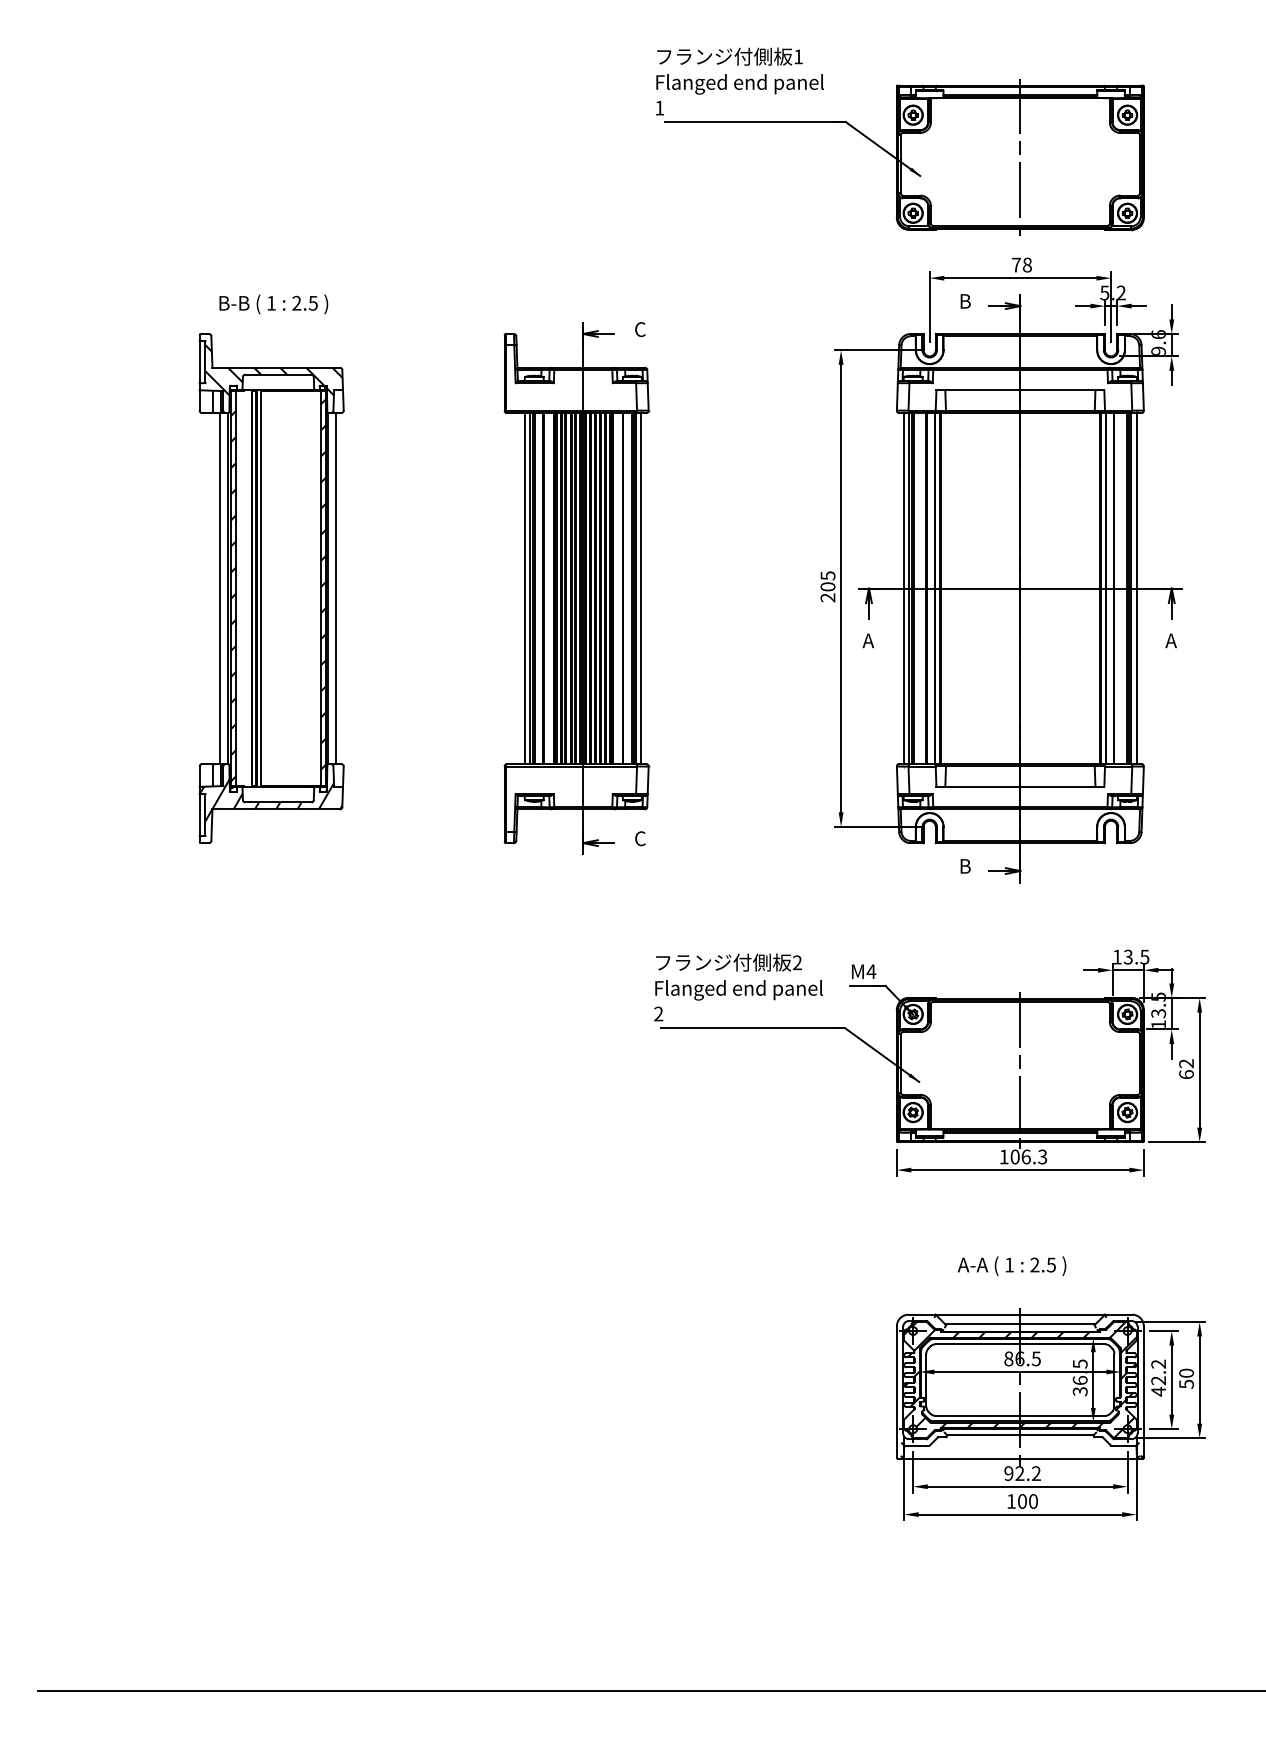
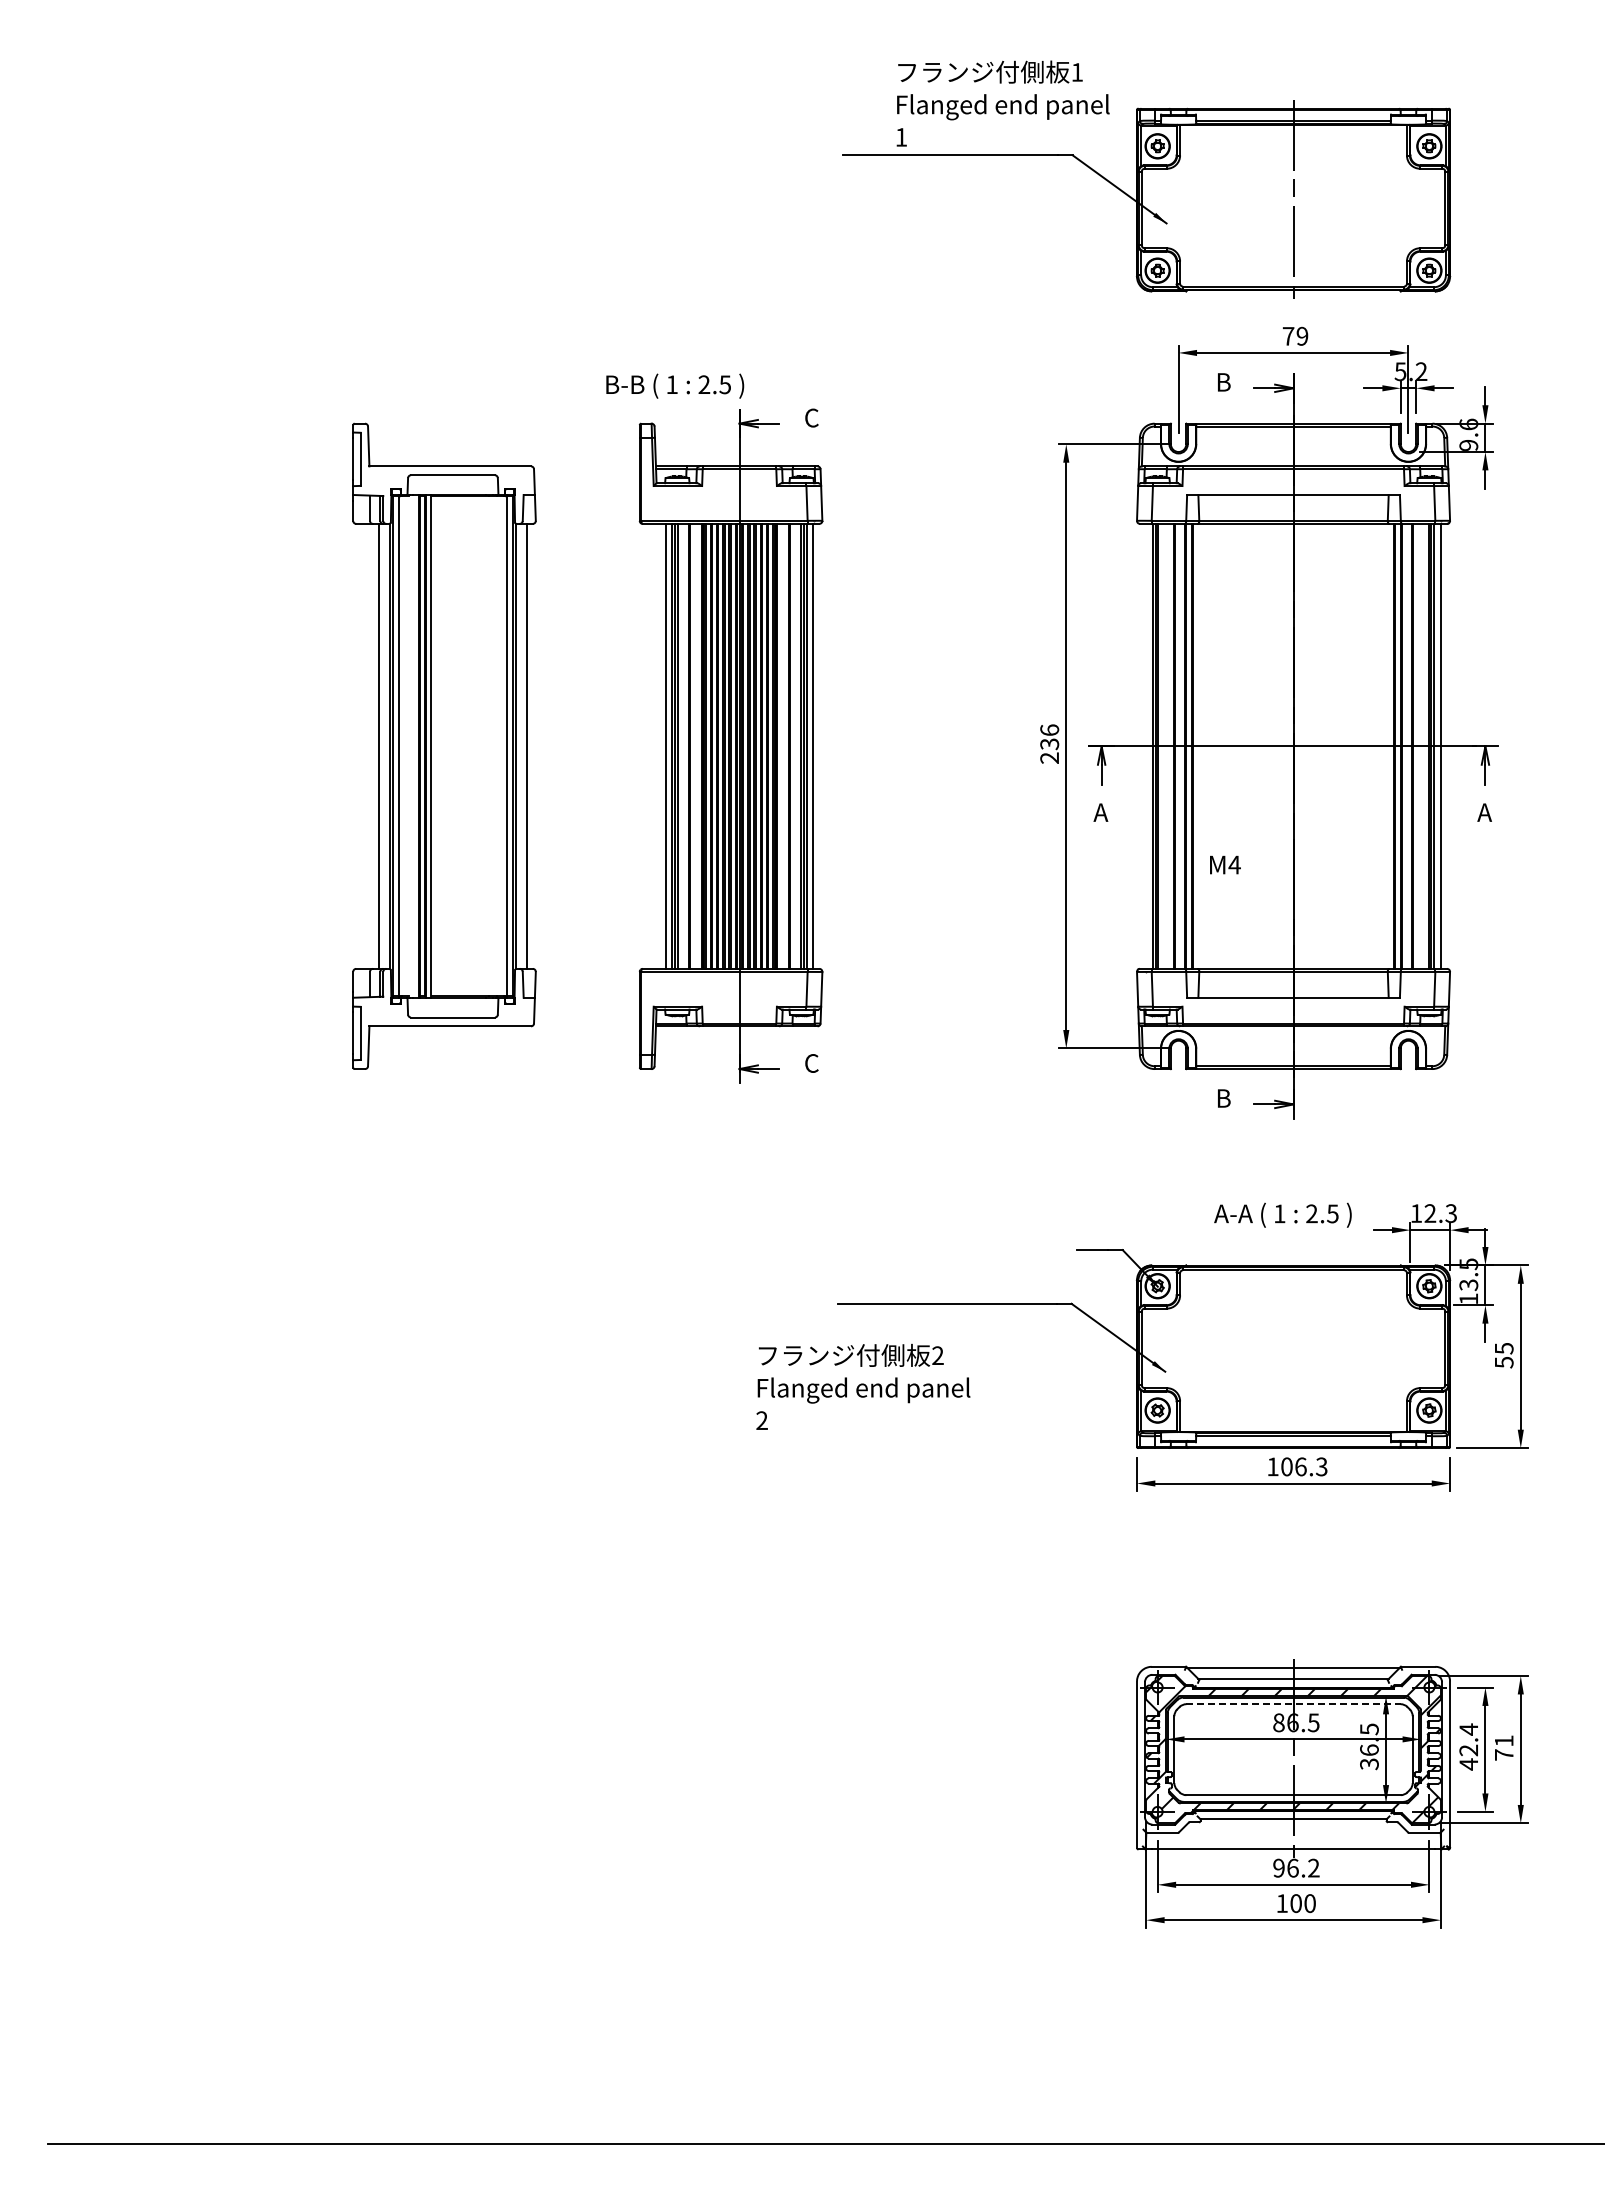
text: (739, 81) -> (1002, 103), moved
text: (1027, 264) -> (1302, 335), 78 -> 79
text: (274, 303) -> (675, 385), moved
text: (827, 581) -> (1049, 737), 205 -> 236
part: (271, 587) -> (444, 745), moved
line: (904, 587) -> (1146, 745), removed
text: (1136, 957) -> (1440, 1213), 13.5 -> 12.3
text: (864, 971) -> (1225, 864), moved
text: (738, 987) -> (863, 1386), moved
line: (1020, 1069) -> (1293, 1356), removed
text: (1186, 1069) -> (1503, 1355), 62 -> 55
text: (1011, 1265) -> (1282, 1214), moved
line: (1021, 1344) -> (1294, 1704), solid -> dashed
text: (1158, 1364) -> (1468, 1729), 42.2 -> 42.4
text: (1186, 1378) -> (1503, 1747), 50 -> 71
text: (1019, 1473) -> (1292, 1867), 92.2 -> 96.2

